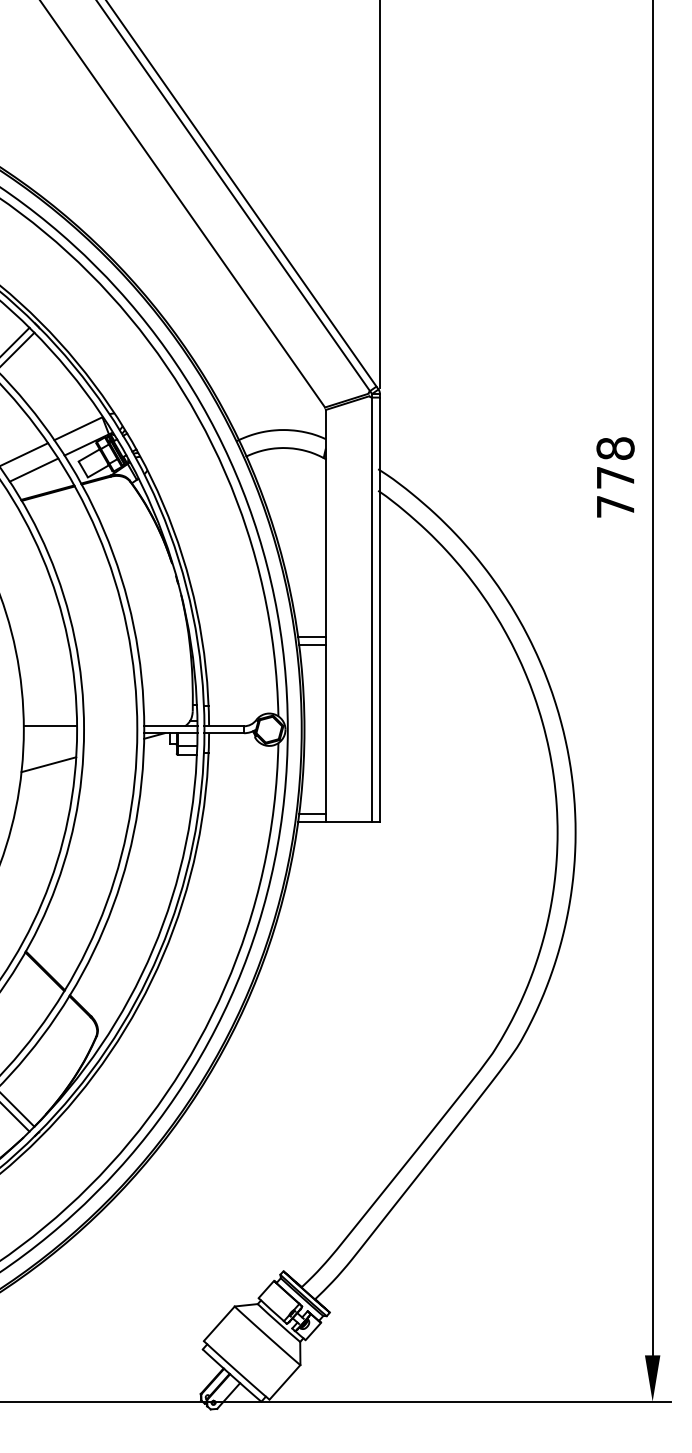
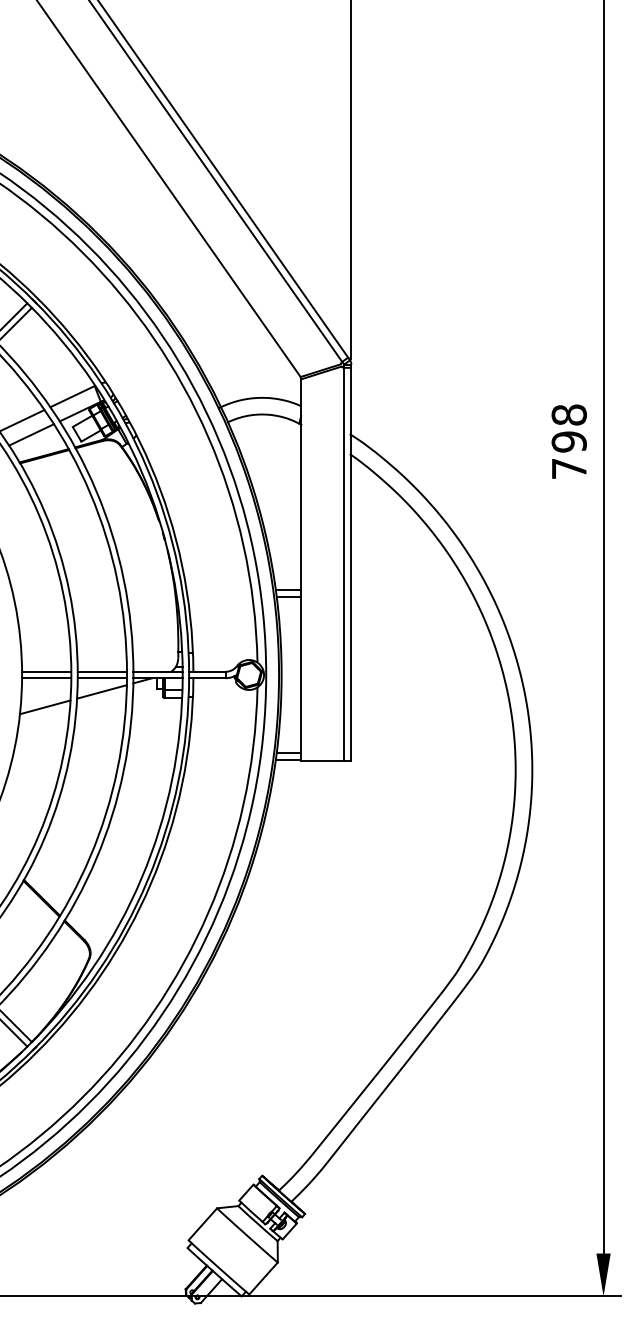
text: (615, 477) -> (569, 441), 778 -> 798
line: (110, 726) -> (102, 672), added
line: (50, 733) -> (46, 678), added
line: (110, 733) -> (102, 678), added
line: (110, 747) -> (102, 691), added

